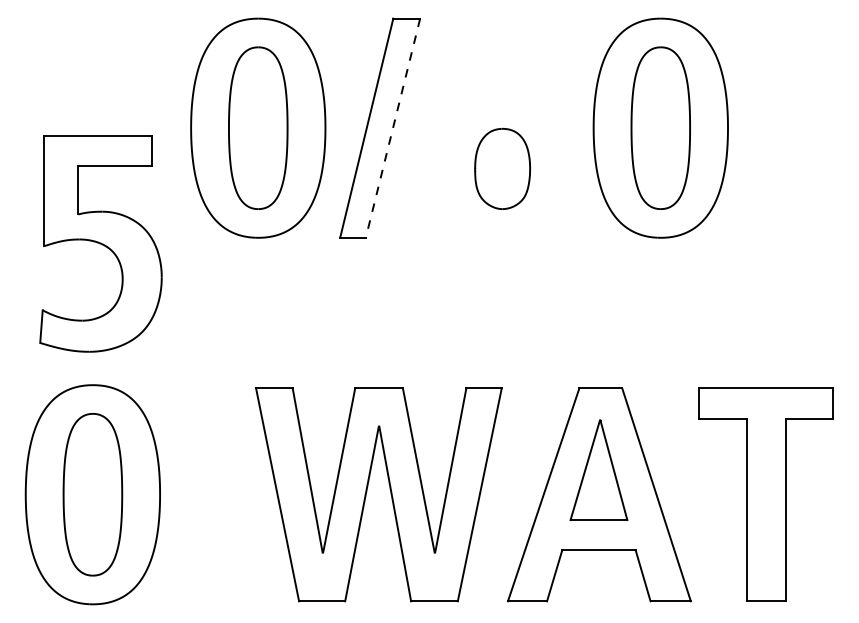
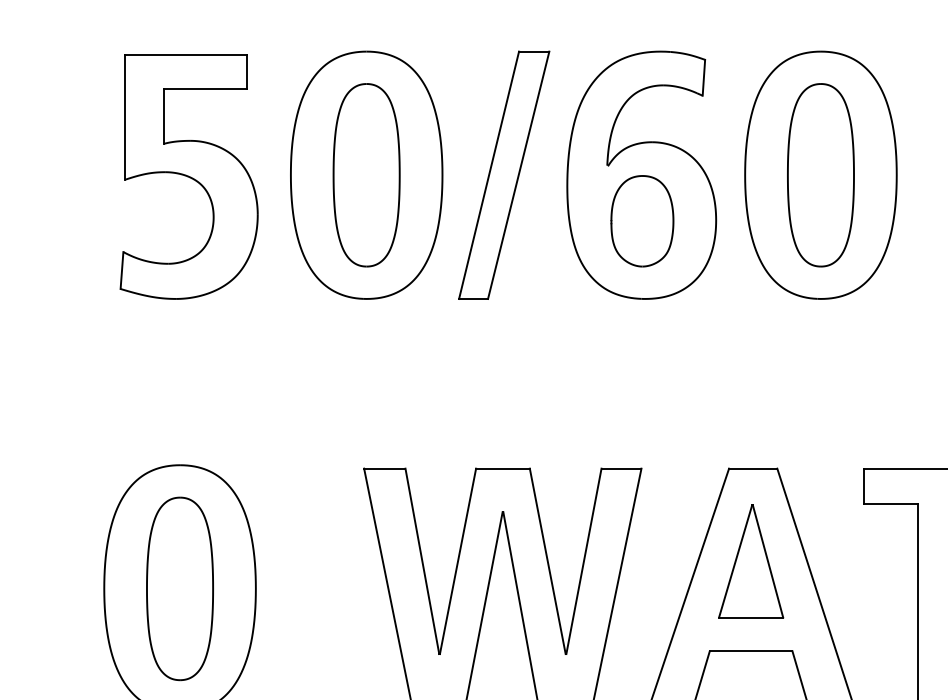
part: (501, 127) -> (641, 174), added
line: (393, 128) -> (519, 175), dashed -> solid
part: (100, 243) -> (188, 176), moved

